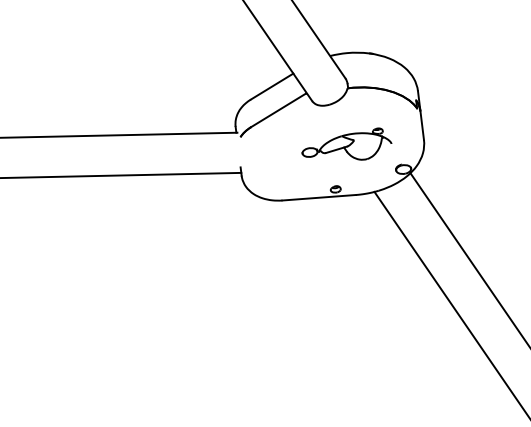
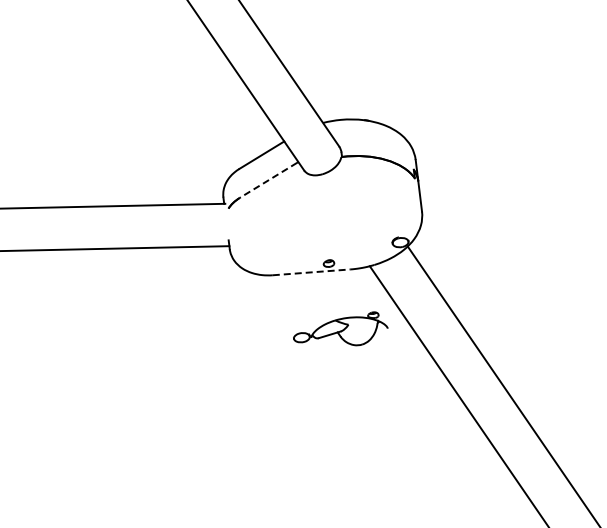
line: (278, 110) -> (268, 180), solid -> dashed
part: (346, 143) -> (340, 328), moved
line: (319, 197) -> (311, 272), solid -> dashed

